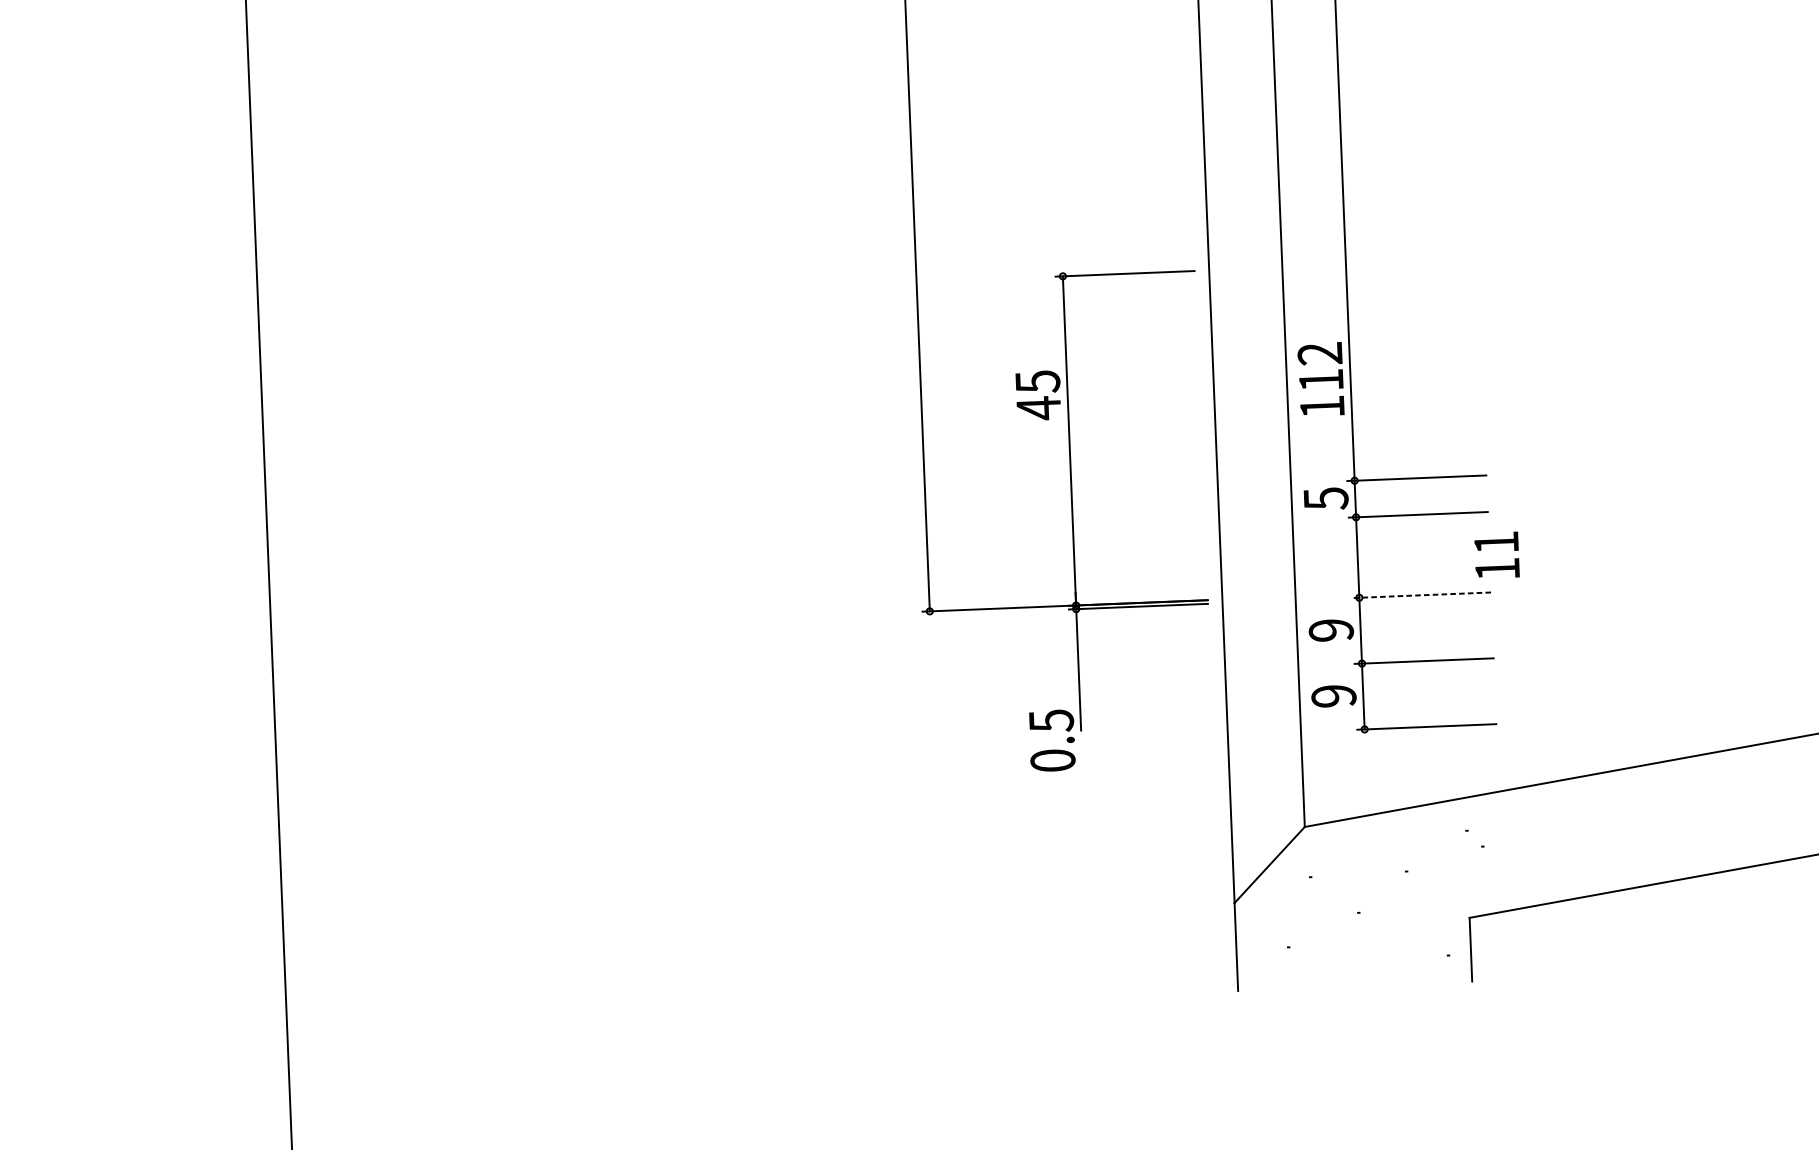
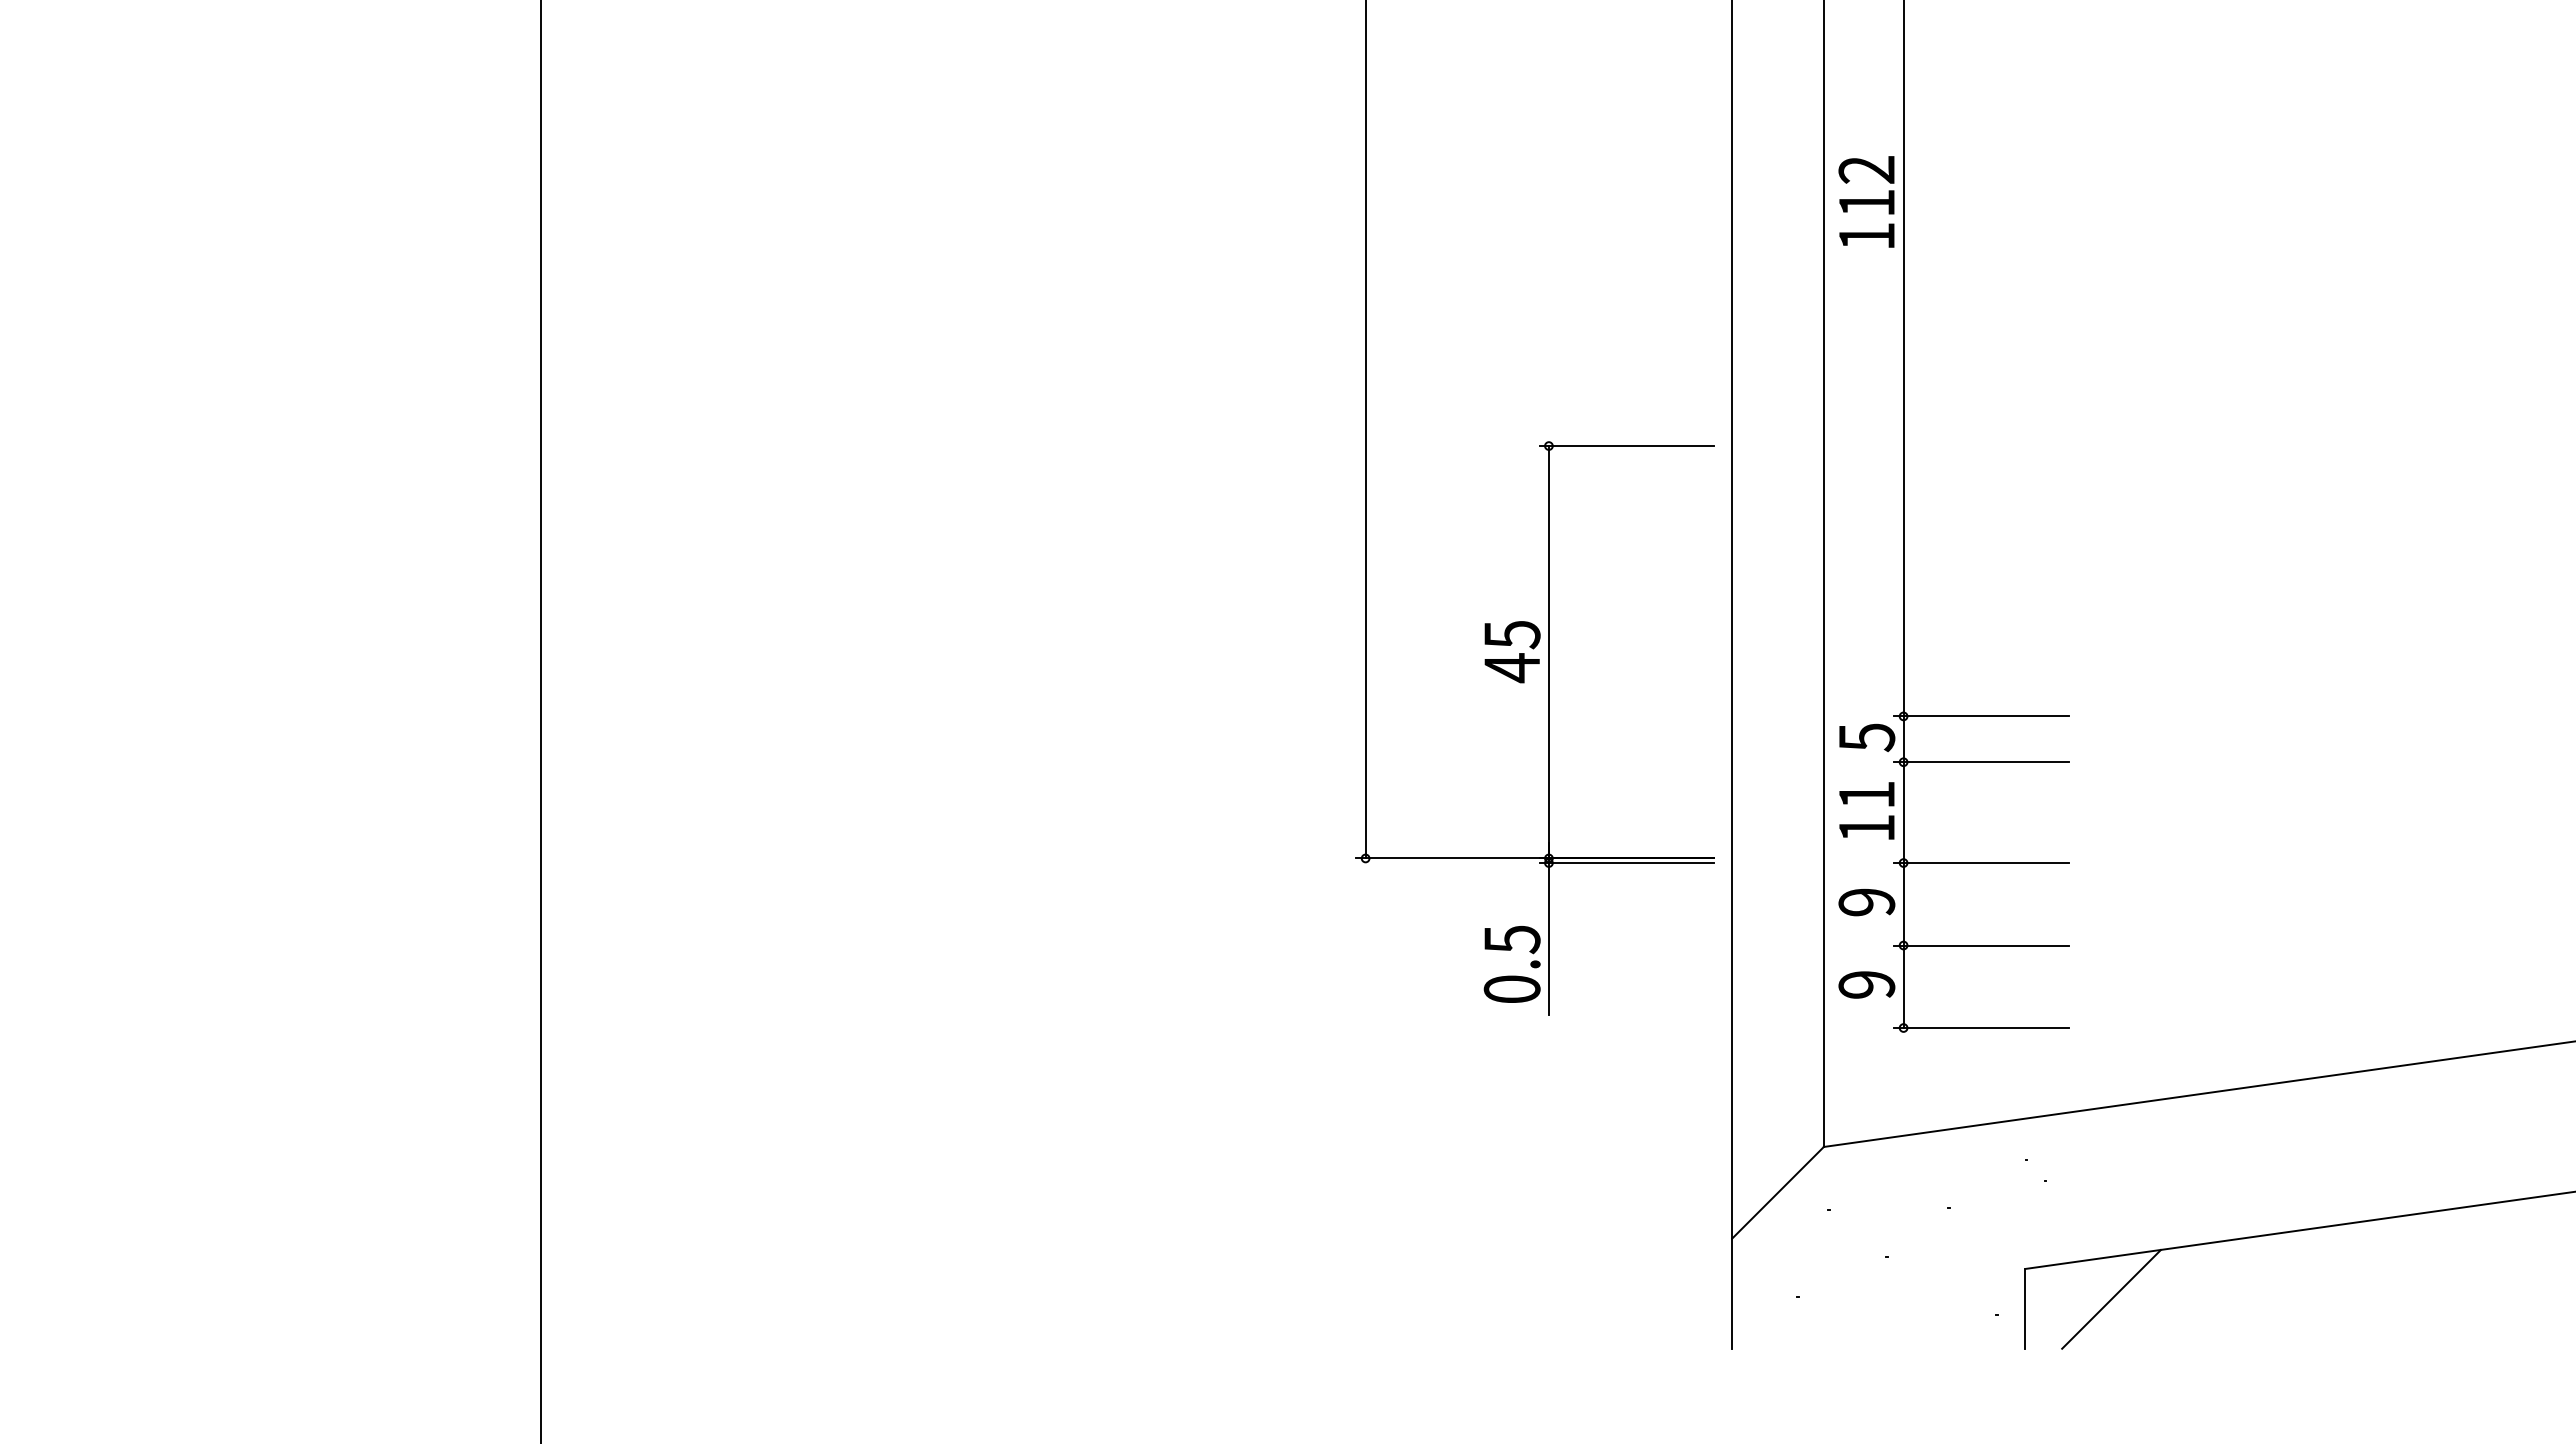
text: (1320, 379) -> (1866, 201), moved
text: (1038, 395) -> (1512, 652), moved
text: (1496, 555) -> (1866, 810), moved
line: (1420, 595) -> (1980, 863), dashed -> solid
text: (1051, 740) -> (1511, 964), moved
line: (1539, 938) -> (2111, 1298), added

